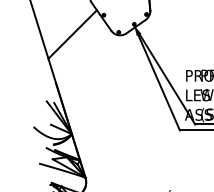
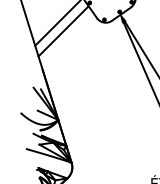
line: (76, 43) -> (62, 30), added

